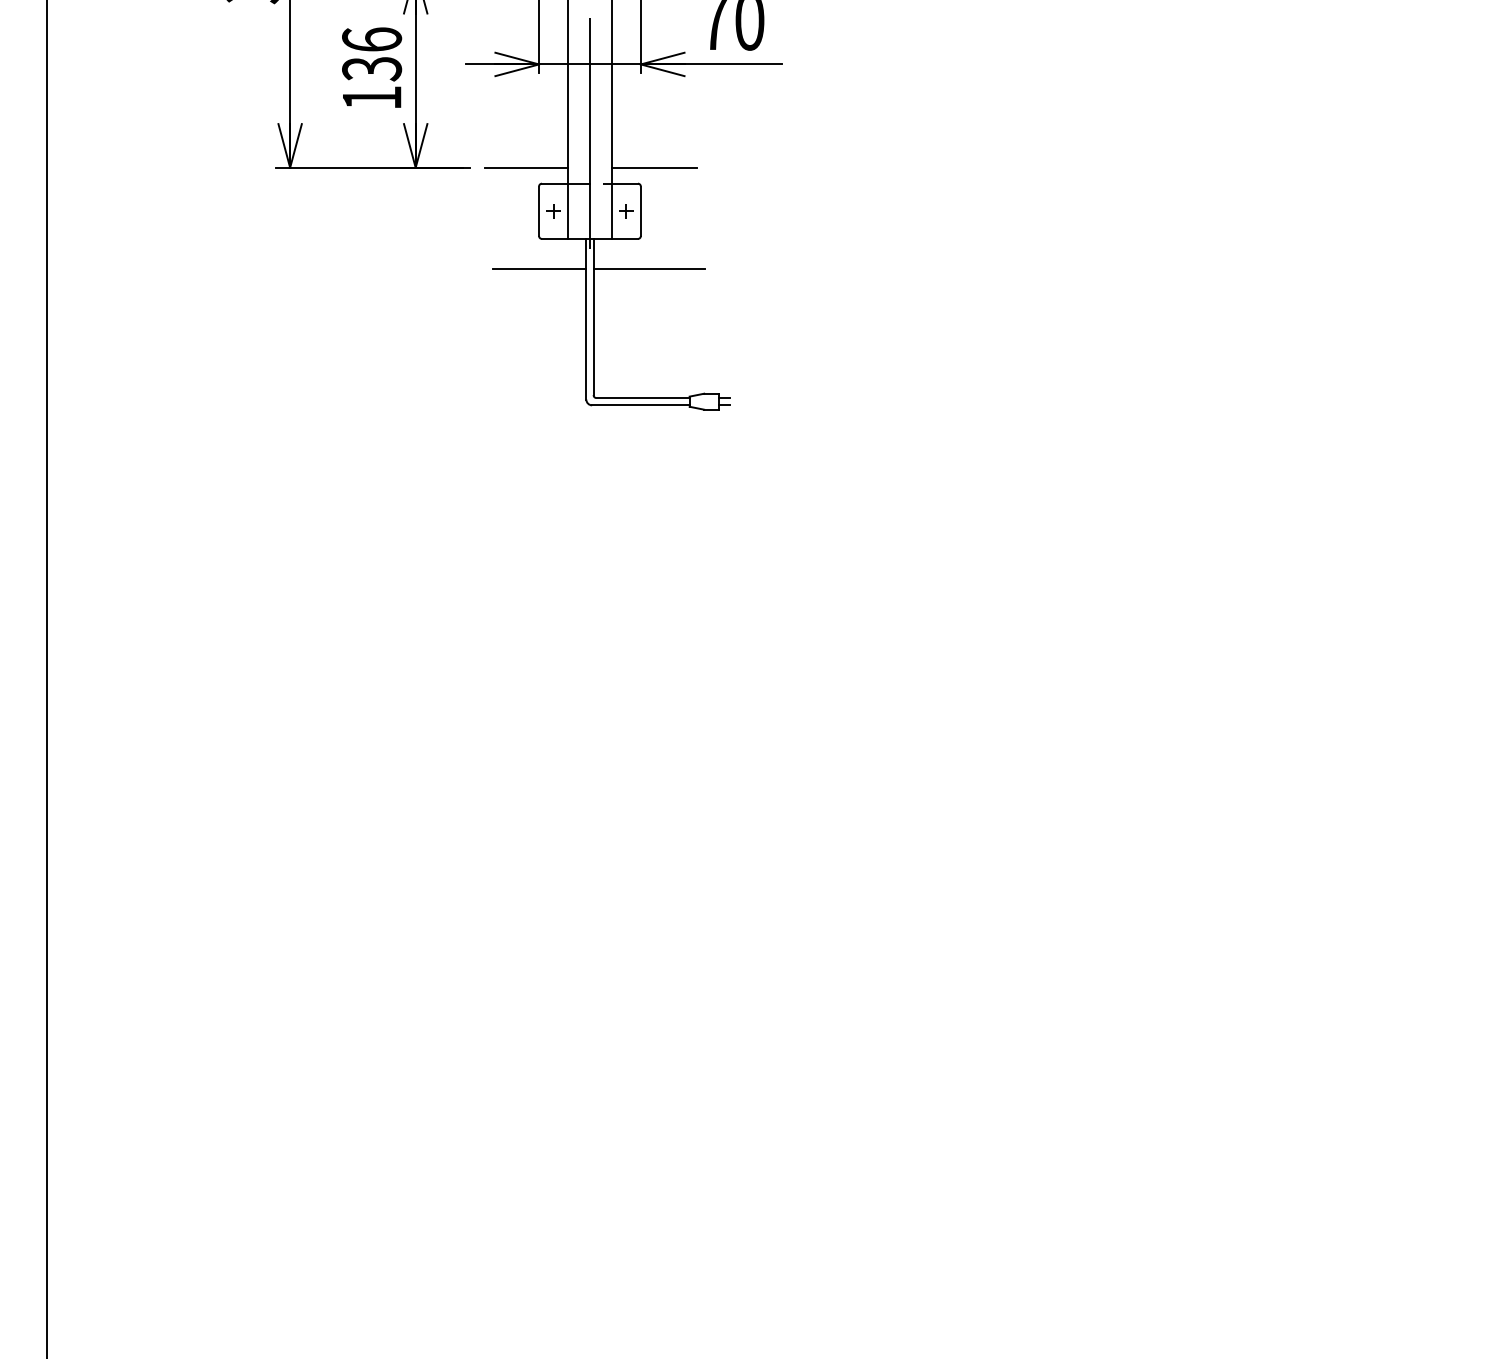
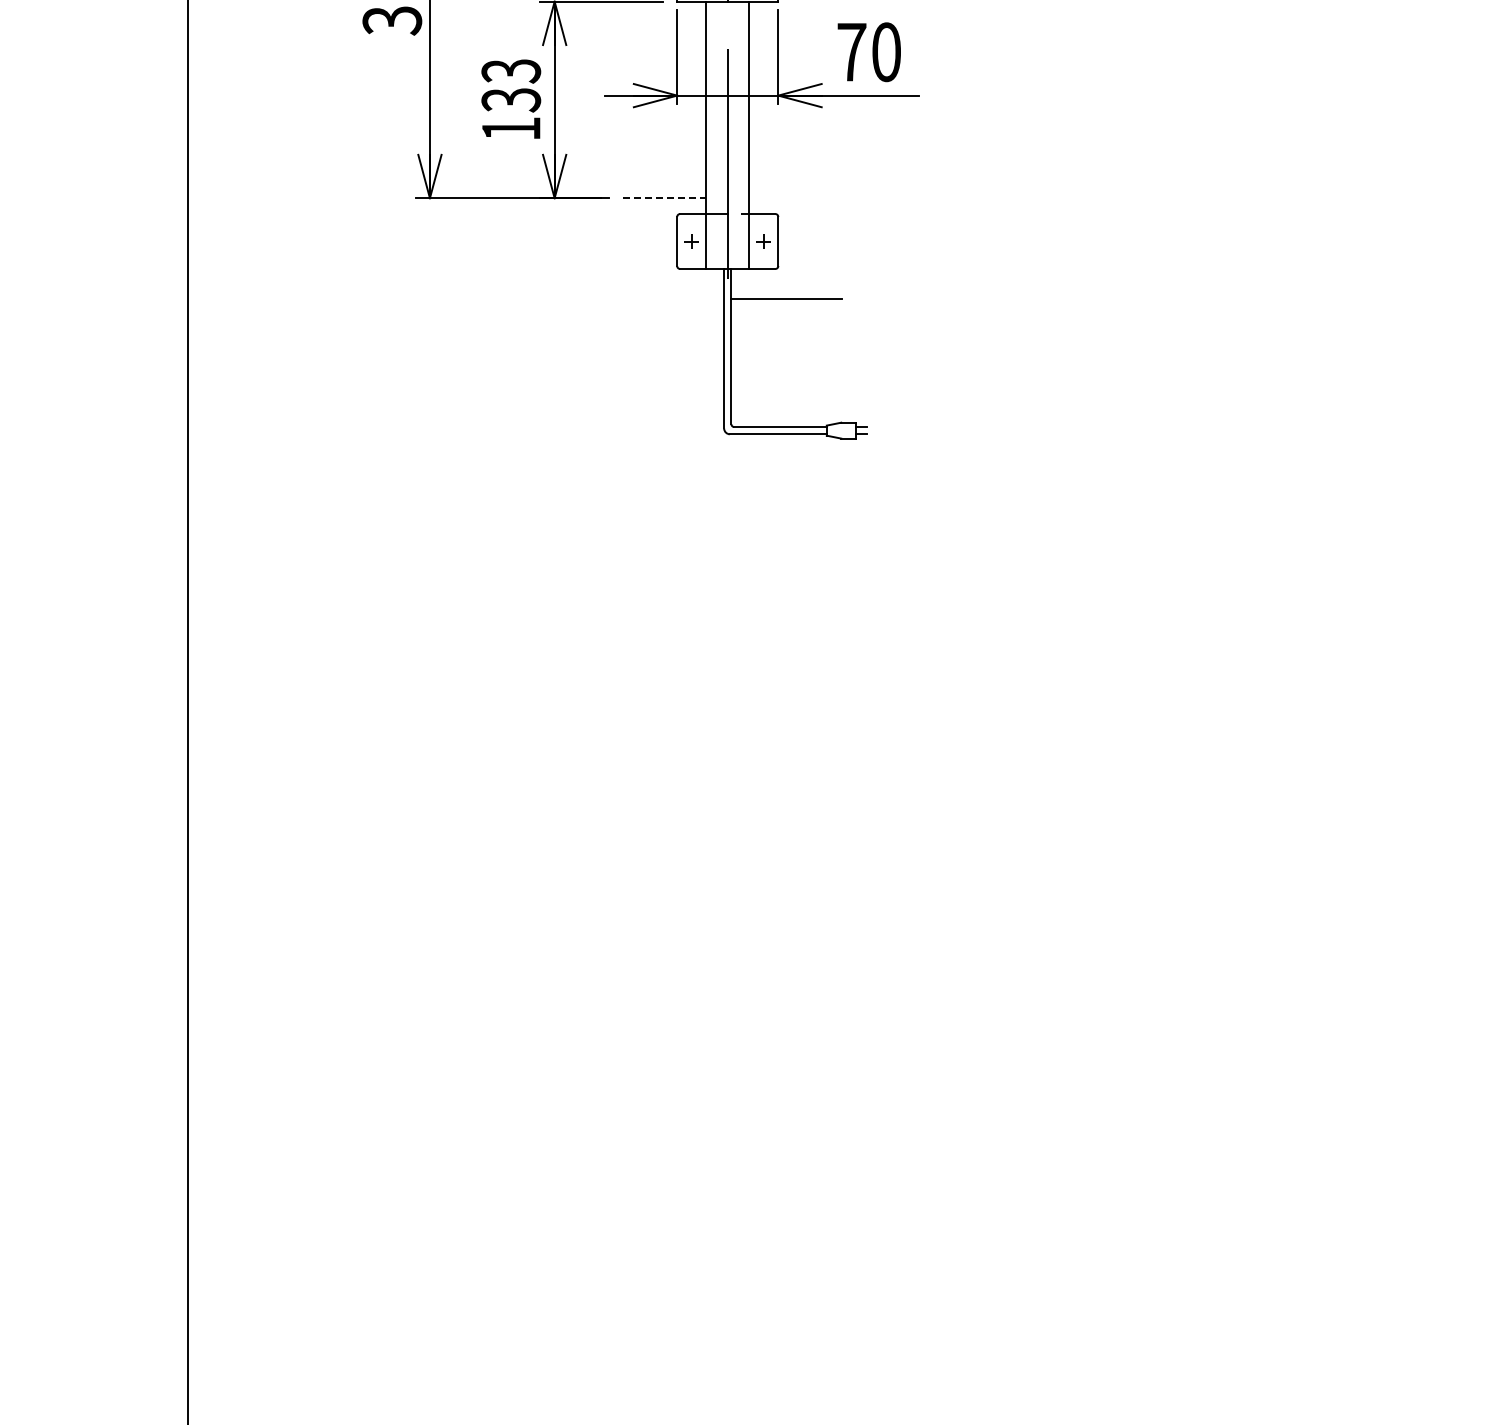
text: (372, 39) -> (511, 70), 136 -> 133
line: (527, 168) -> (665, 198), solid -> dashed
line: (654, 168) -> (791, 198), removed
line: (539, 269) -> (677, 299), removed

